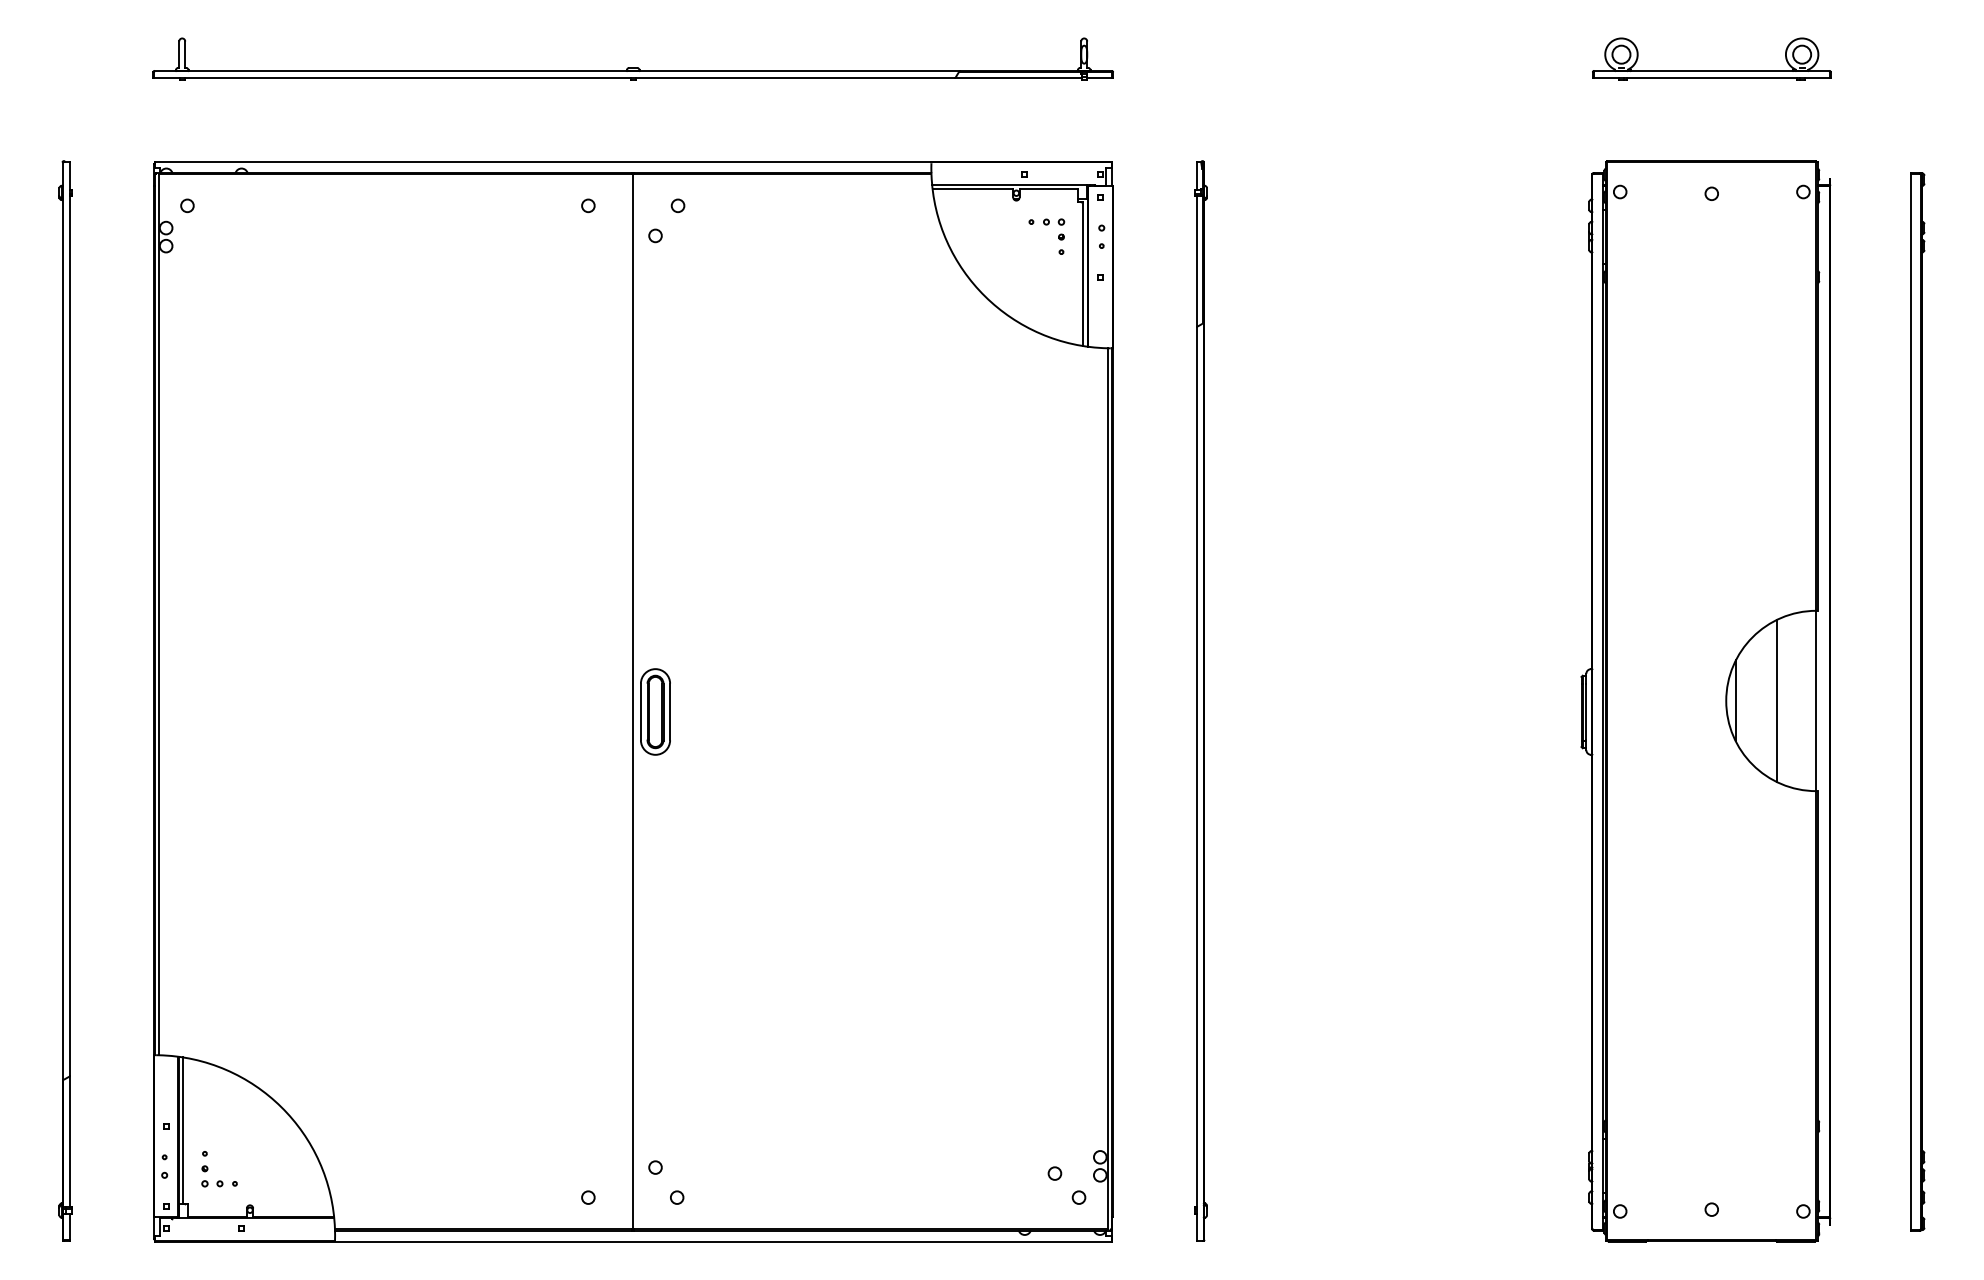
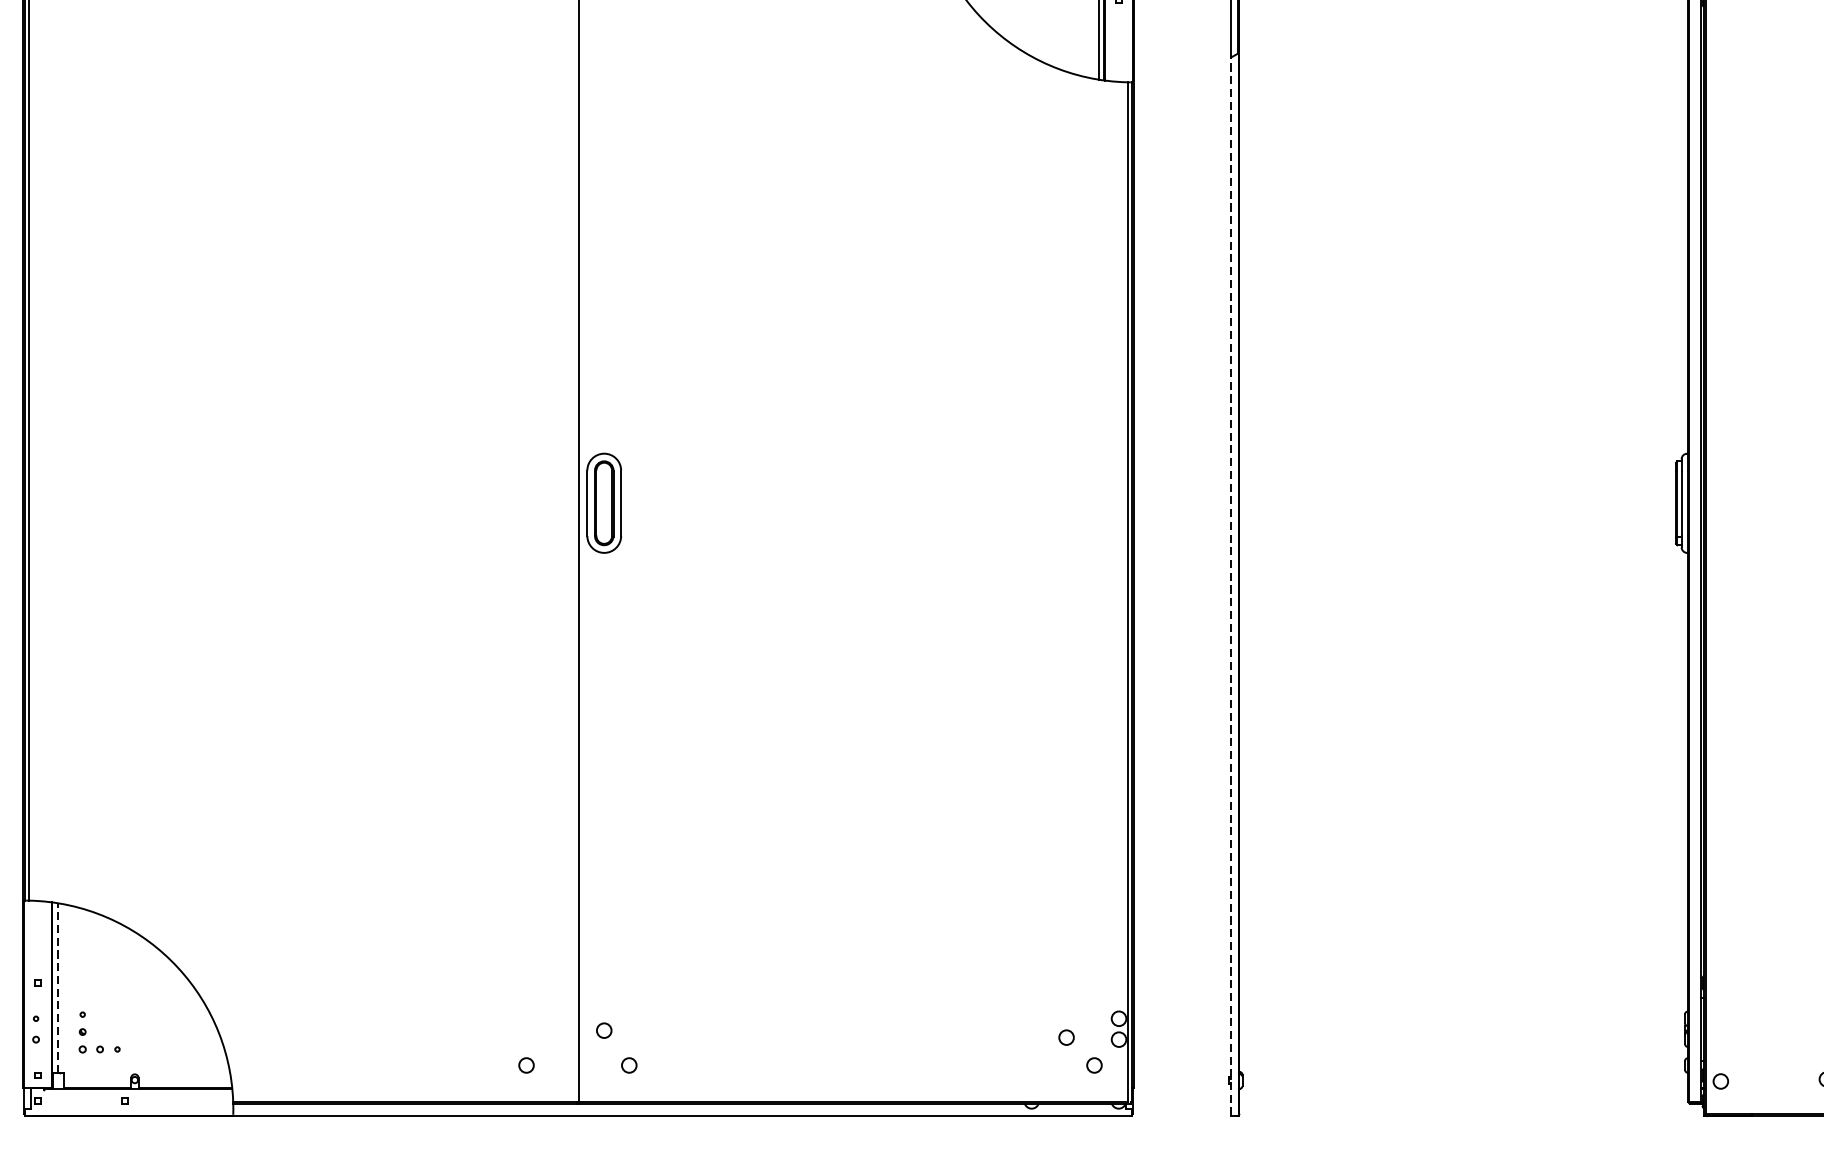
line: (1196, 783) -> (1230, 586), solid -> dashed
line: (183, 1130) -> (57, 987), solid -> dashed

